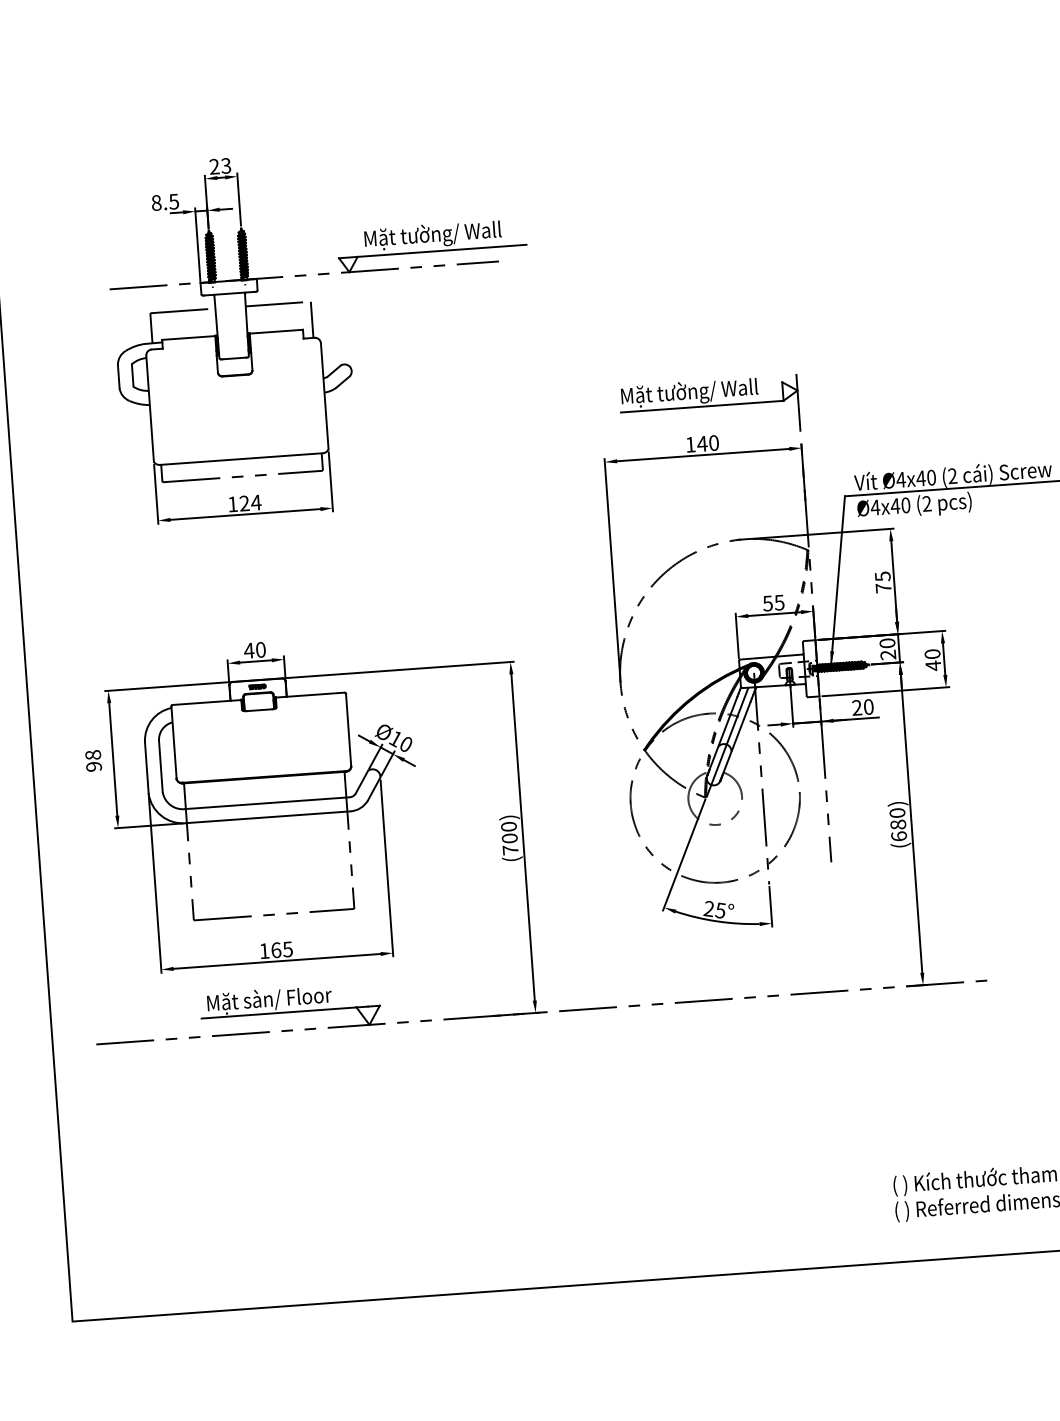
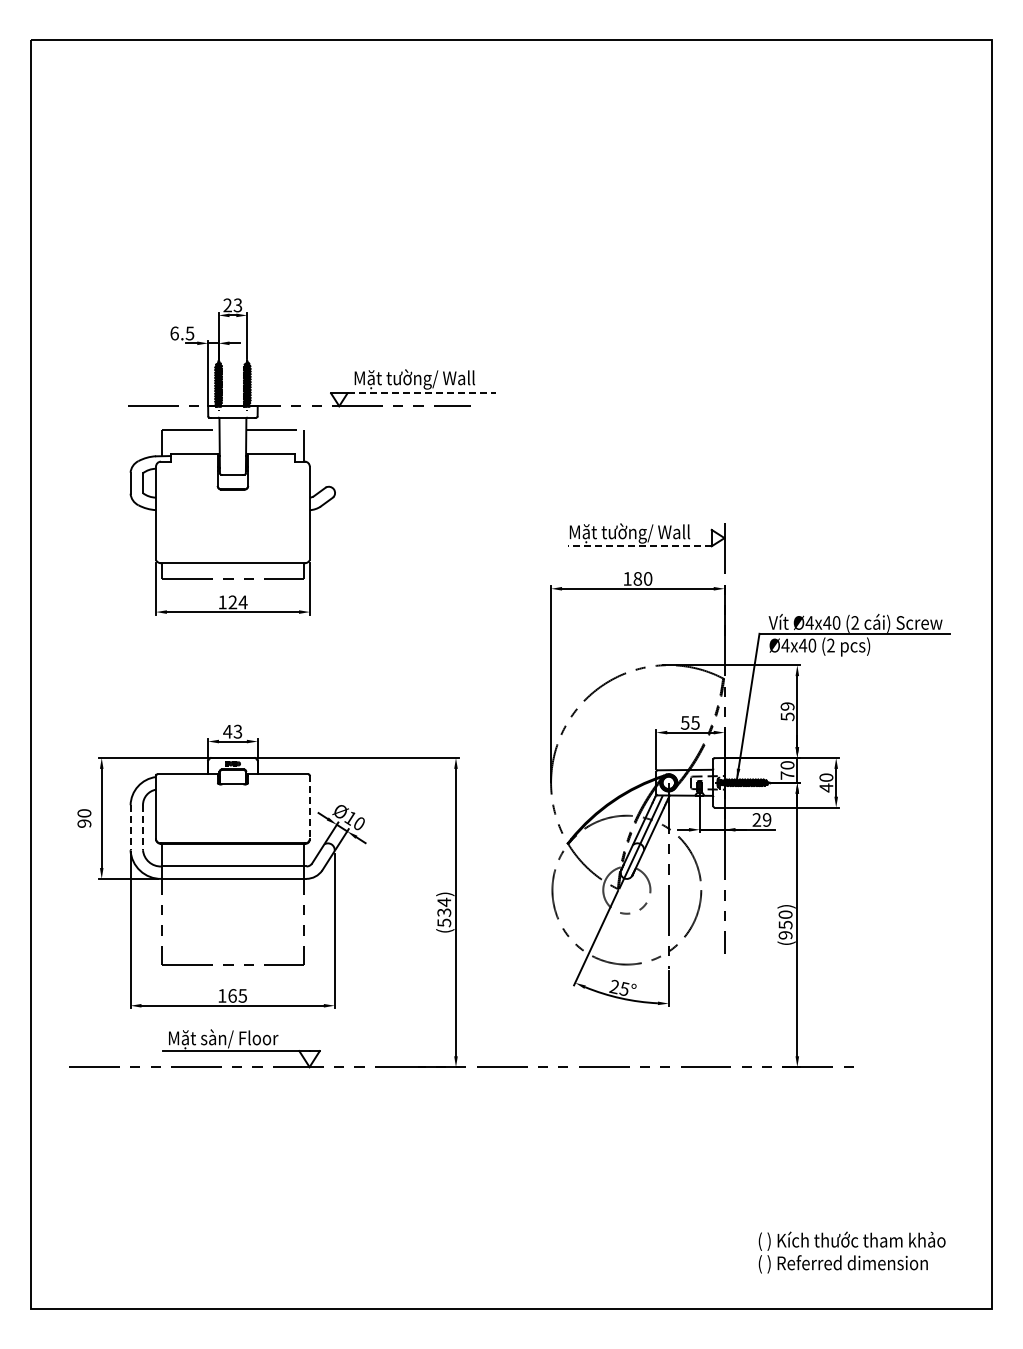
text: (156, 203) -> (174, 333), 8.5 -> 6.5
line: (442, 250) -> (422, 393), solid -> dashed
line: (702, 406) -> (640, 546), solid -> dashed
text: (701, 443) -> (637, 578), 140 -> 180
text: (883, 582) -> (787, 711), 75 -> 59
text: (260, 649) -> (237, 731), 40 -> 43
text: (888, 654) -> (787, 775), 20 -> 70
text: (868, 706) -> (766, 819), 20 -> 29
line: (348, 730) -> (309, 807), solid -> dashed
text: (93, 755) -> (84, 813), 98 -> 90
line: (160, 766) -> (142, 827), solid -> dashed
line: (146, 767) -> (130, 827), solid -> dashed
text: (898, 829) -> (785, 929), (680) -> (950)
text: (510, 838) -> (444, 912), (700) -> (534)

